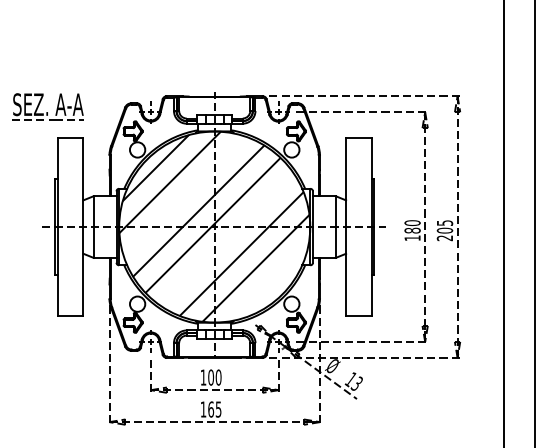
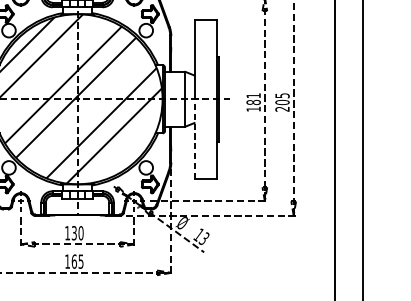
text: (412, 223) -> (253, 96), 180 -> 181
line: (346, 271) -> (194, 138), solid -> dashed
text: (211, 377) -> (74, 233), 100 -> 130

